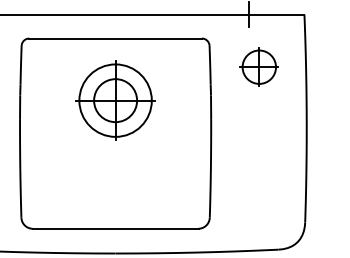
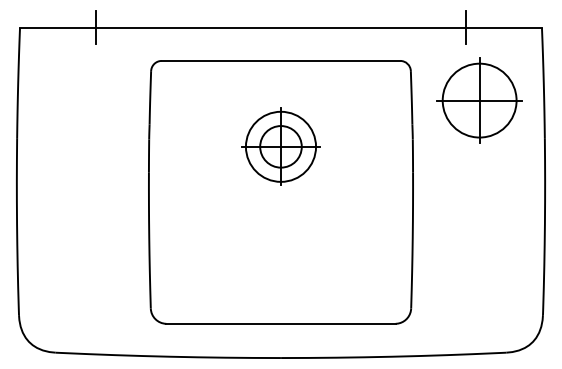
part: (259, 67) -> (479, 100), size x1.6
part: (115, 100) -> (280, 146), size x0.7

